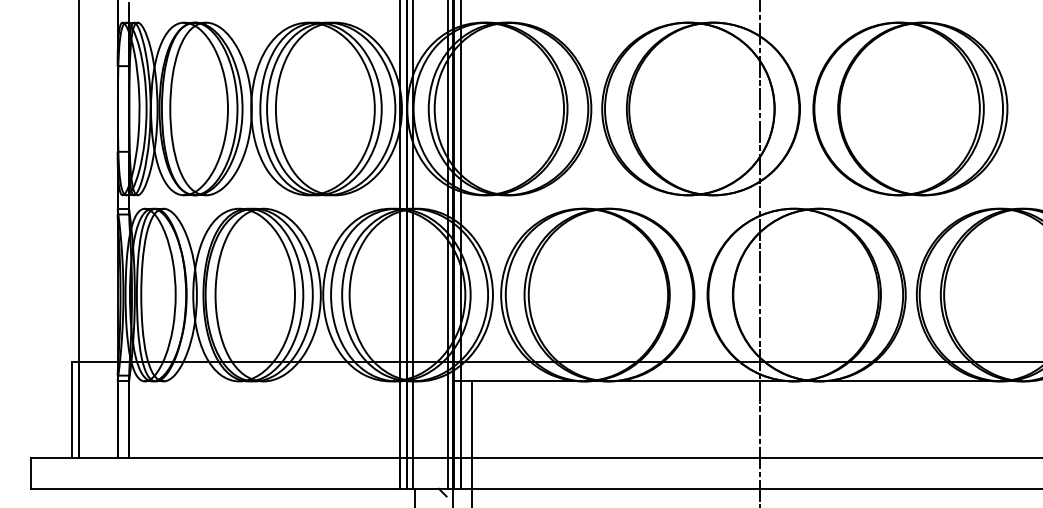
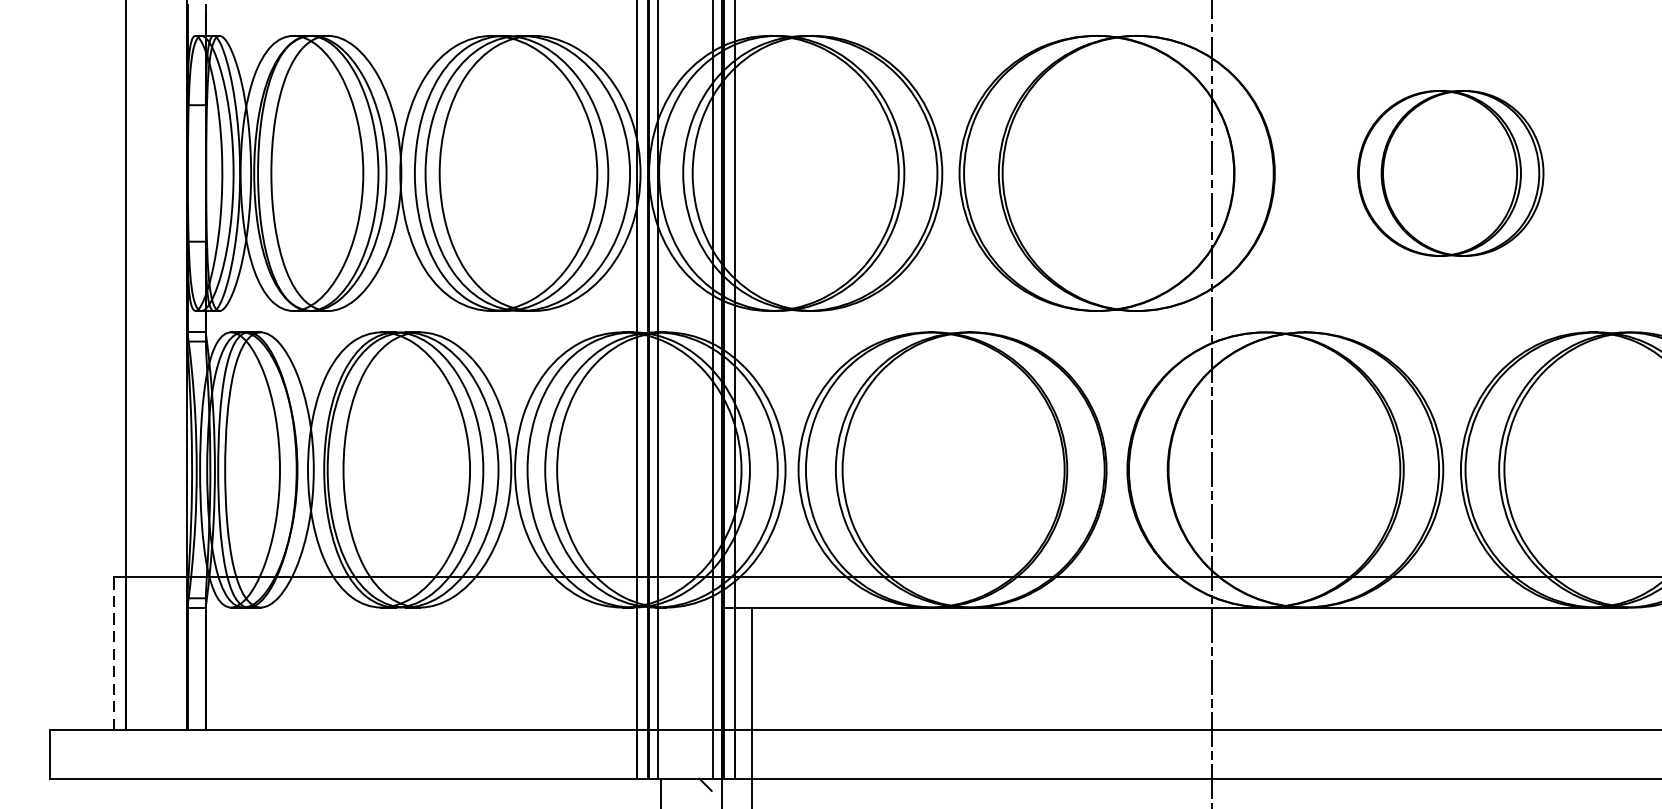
part: (910, 108) -> (1450, 172), size x0.6
line: (71, 410) -> (113, 653), solid -> dashed

